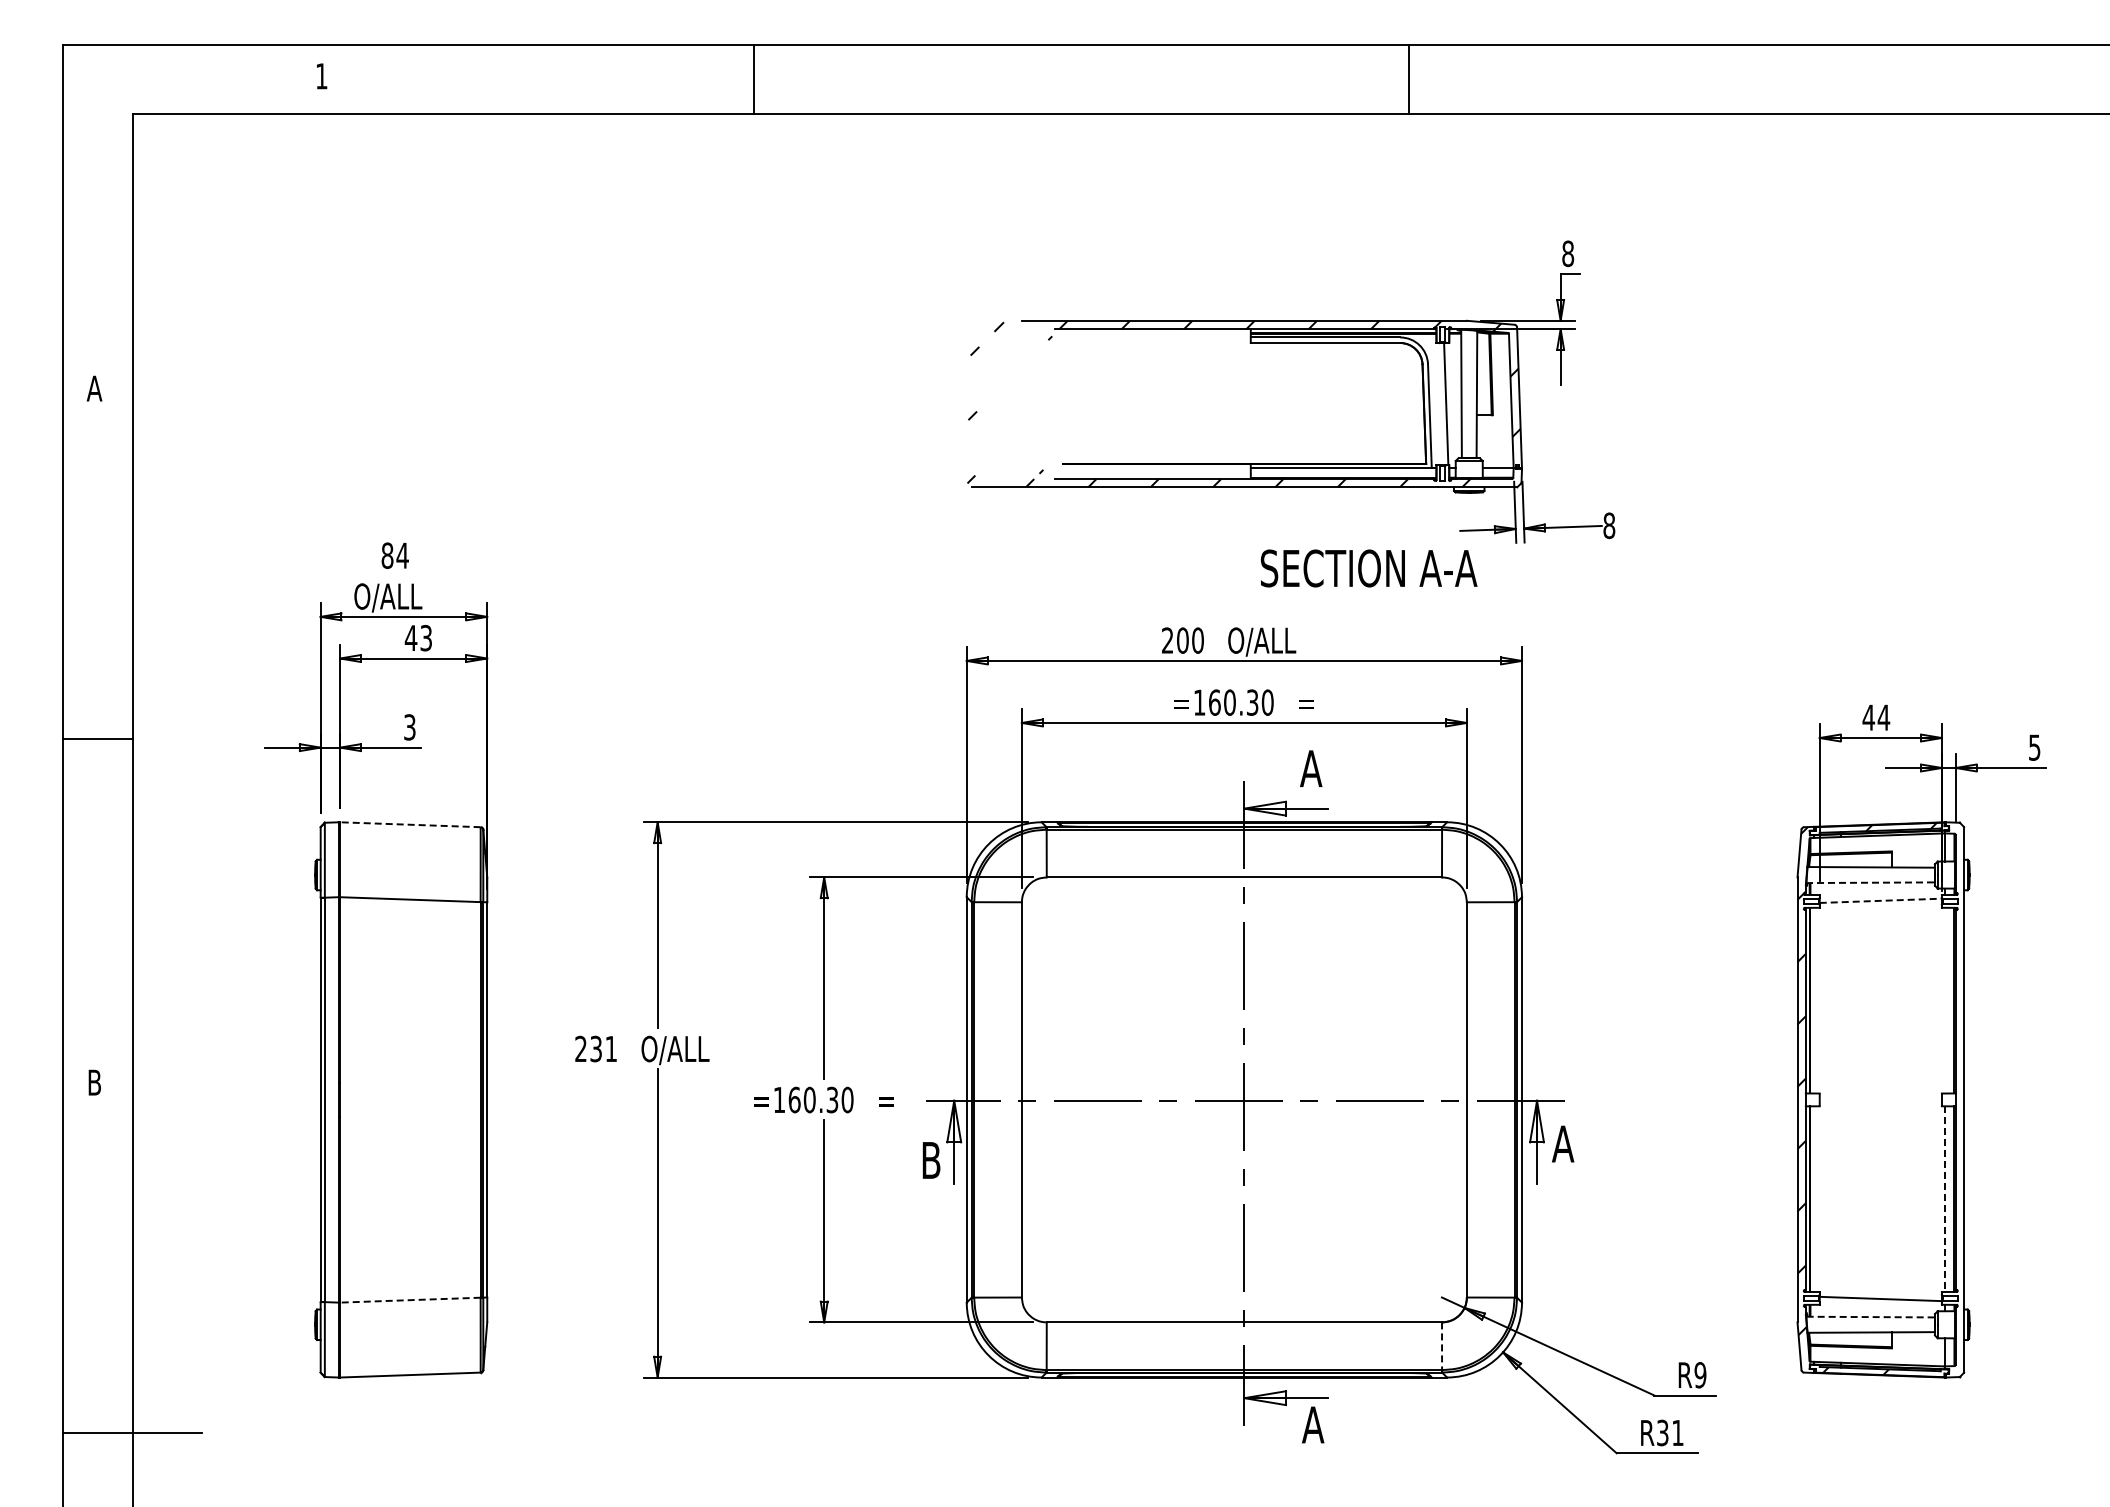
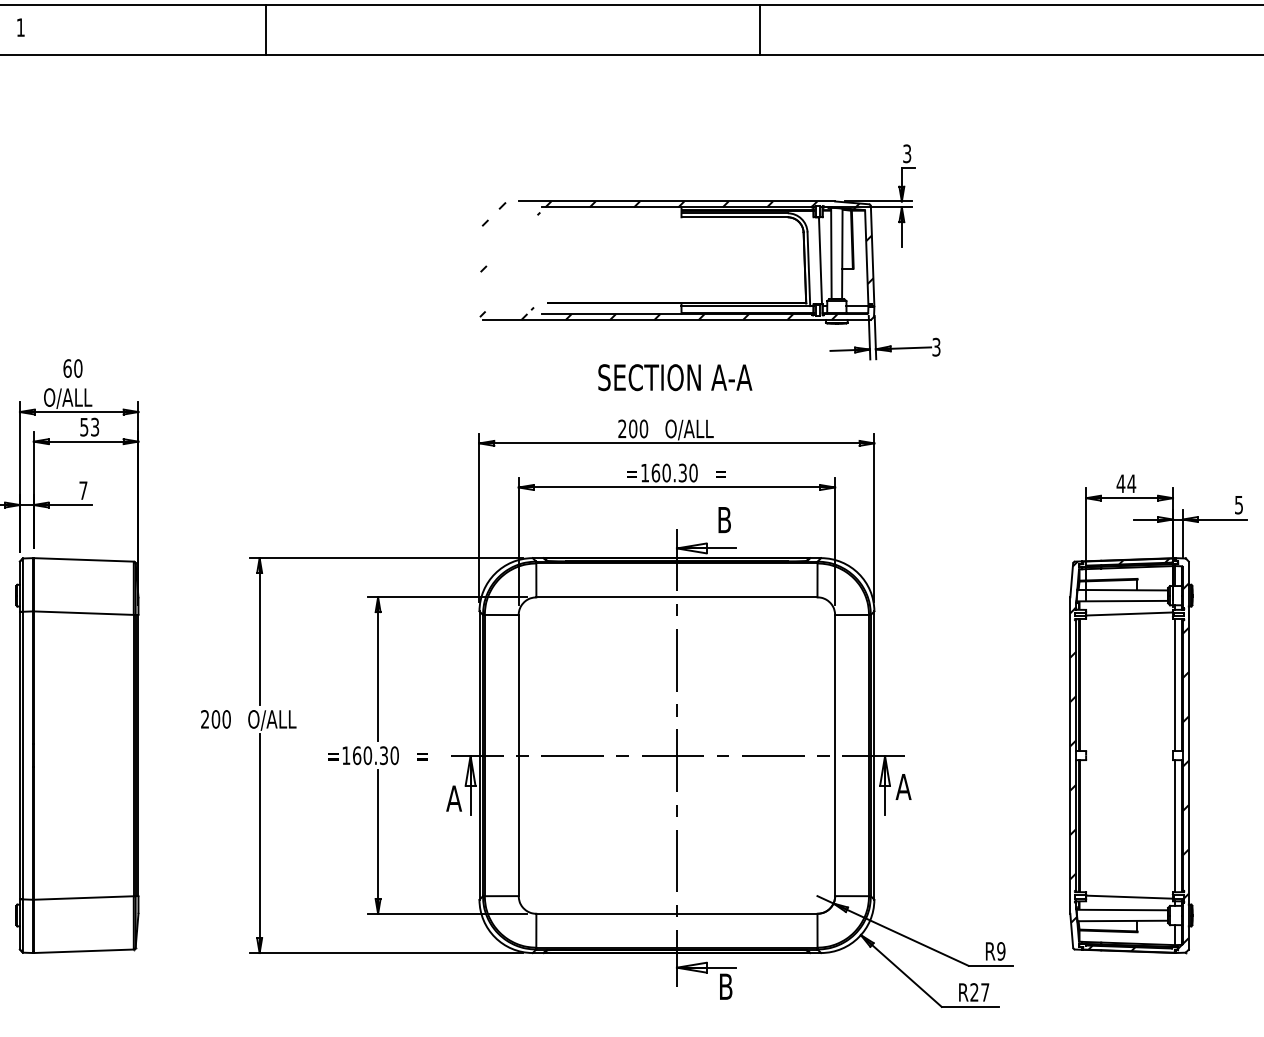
line: (754, 79) -> (266, 29), moved
line: (1409, 79) -> (760, 29), moved
text: (1568, 253) -> (907, 153), 8 -> 3
text: (1609, 525) -> (936, 347), 8 -> 3
text: (394, 555) -> (72, 368), 84 -> 60
text: (1368, 568) -> (674, 377), moved
text: (410, 638) -> (83, 427), 43 -> 53
text: (409, 727) -> (83, 490), 3 -> 7
text: (1311, 768) -> (724, 519), A -> B
line: (409, 824) -> (83, 559), dashed -> solid
line: (1870, 882) -> (1122, 600), dashed -> solid
line: (1881, 900) -> (1130, 613), dashed -> solid
line: (1944, 1000) -> (1174, 684), added
text: (603, 1048) -> (221, 719), 231 -> 200
hatch: (1954, 1116) -> (1181, 767), added
text: (931, 1160) -> (454, 798), B -> A
line: (1944, 1199) -> (1174, 826), dashed -> solid
line: (409, 1300) -> (83, 898), dashed -> solid
line: (1870, 1317) -> (1122, 910), dashed -> solid
line: (1442, 1346) -> (817, 930), dashed -> solid
text: (1313, 1424) -> (726, 986), A -> B
text: (1670, 1433) -> (979, 992), R31 -> R27

